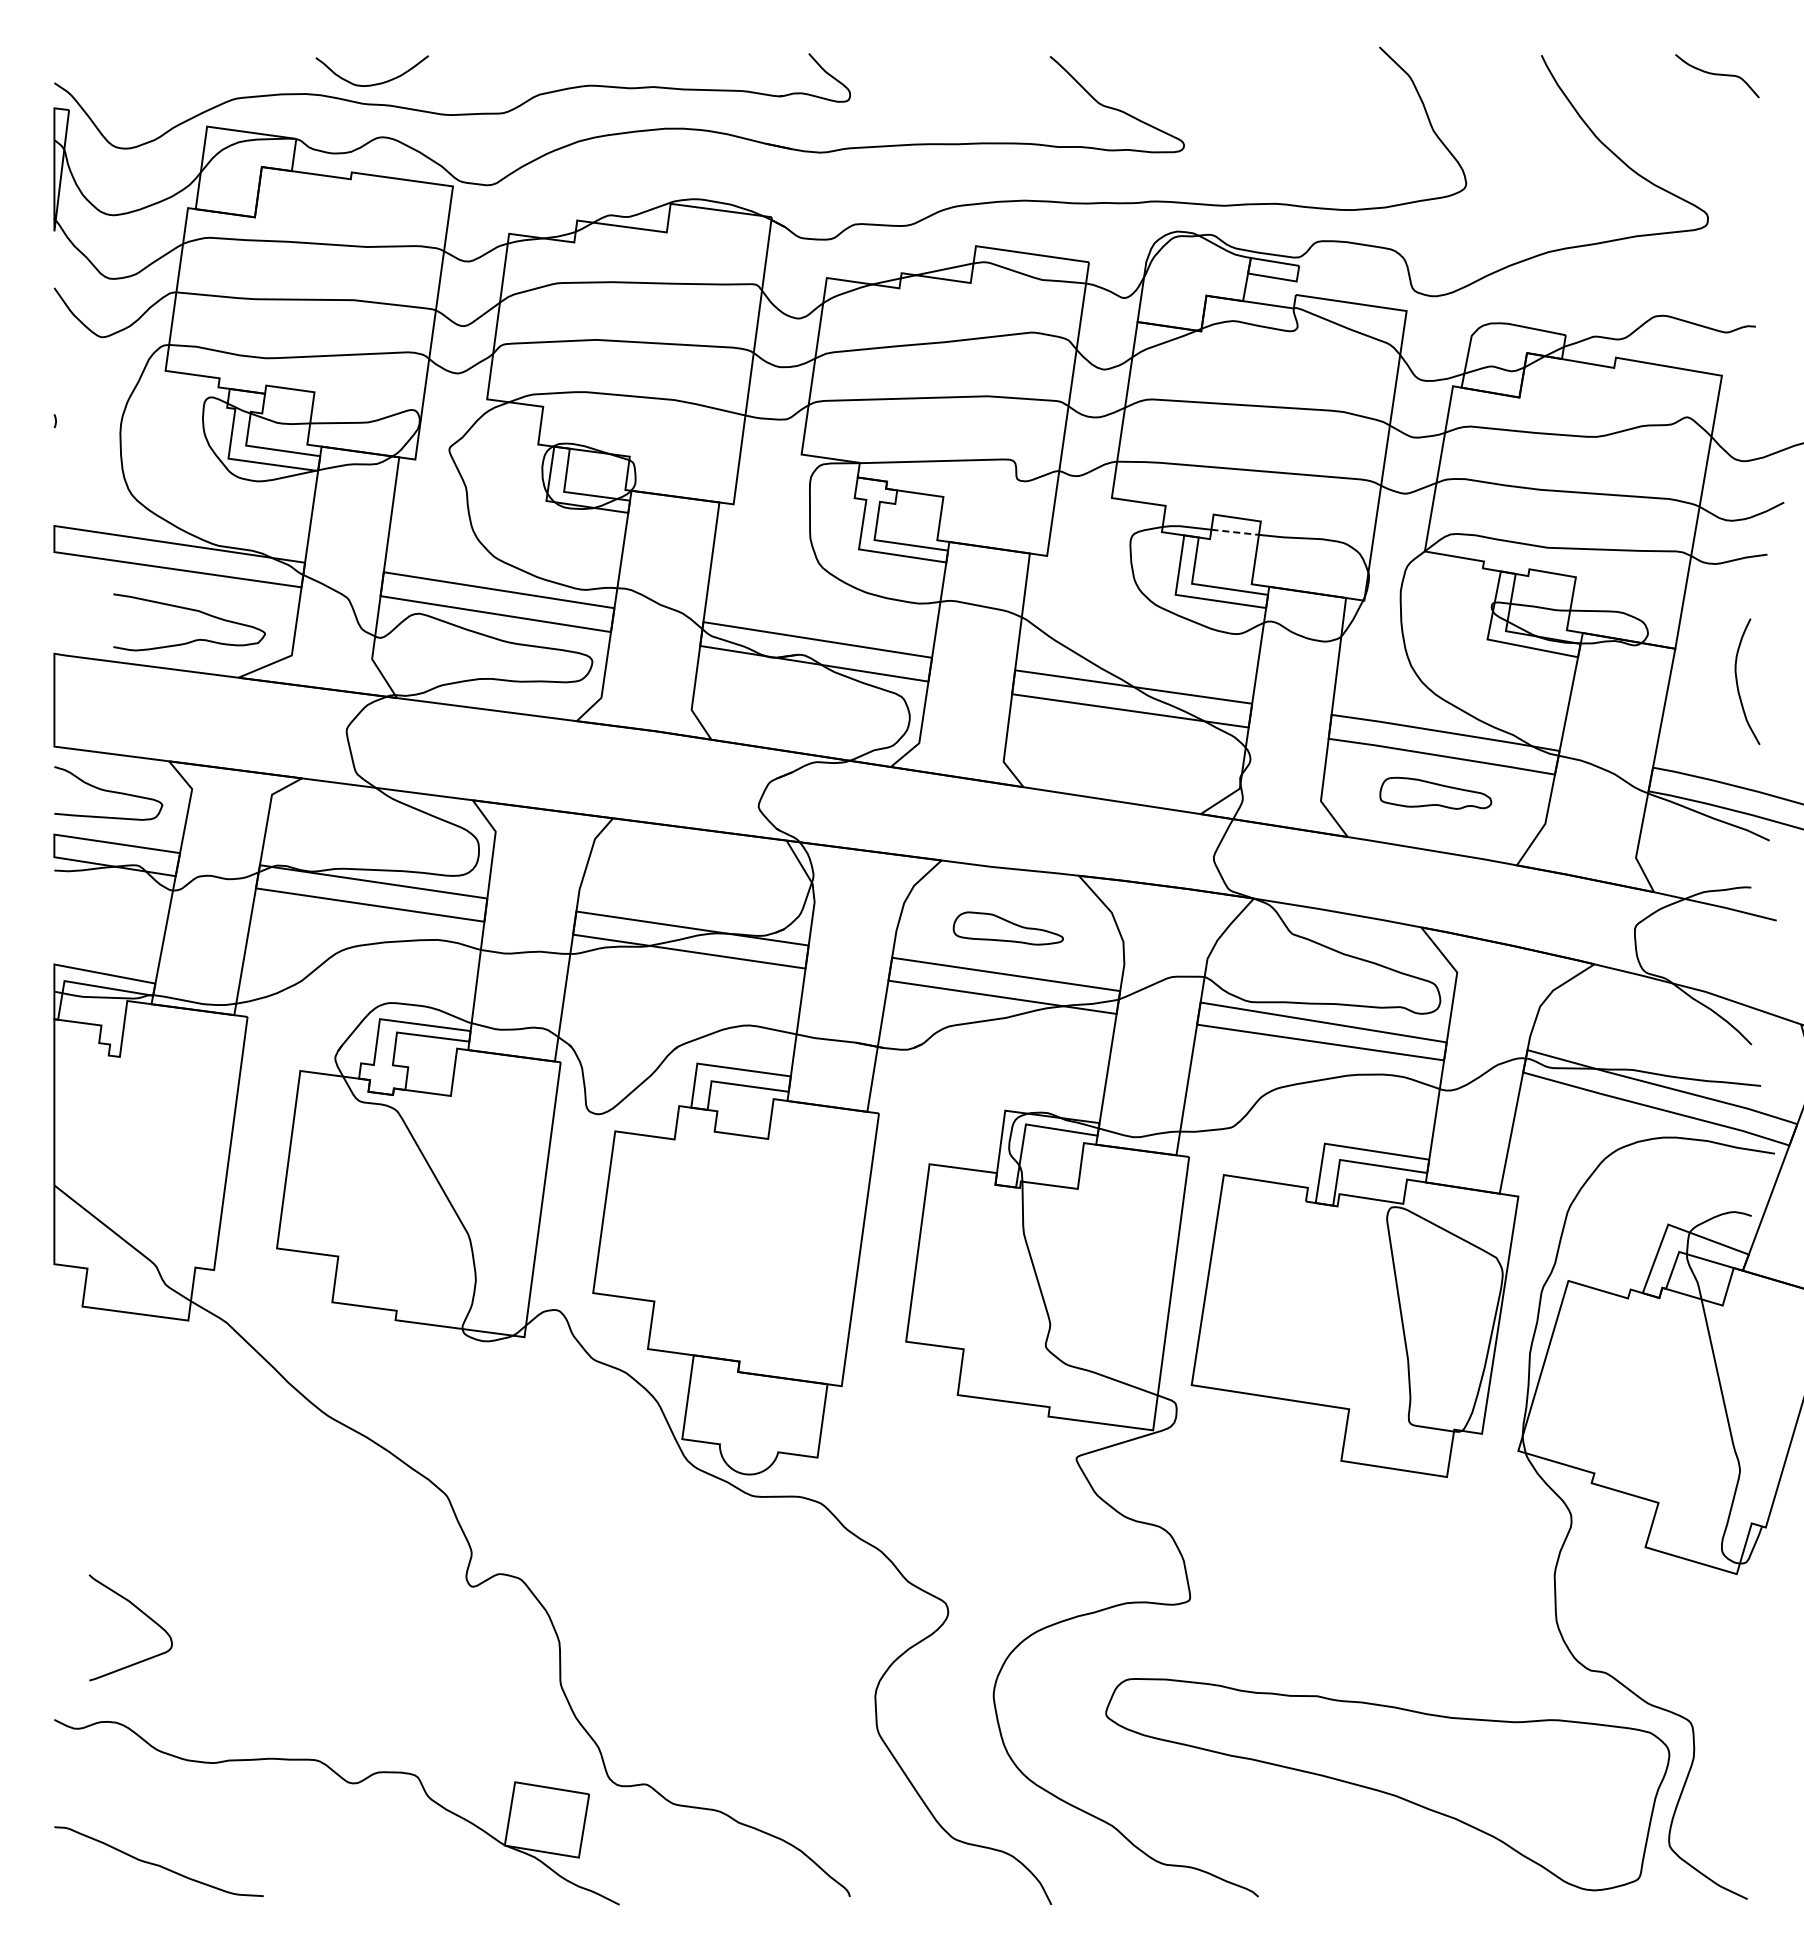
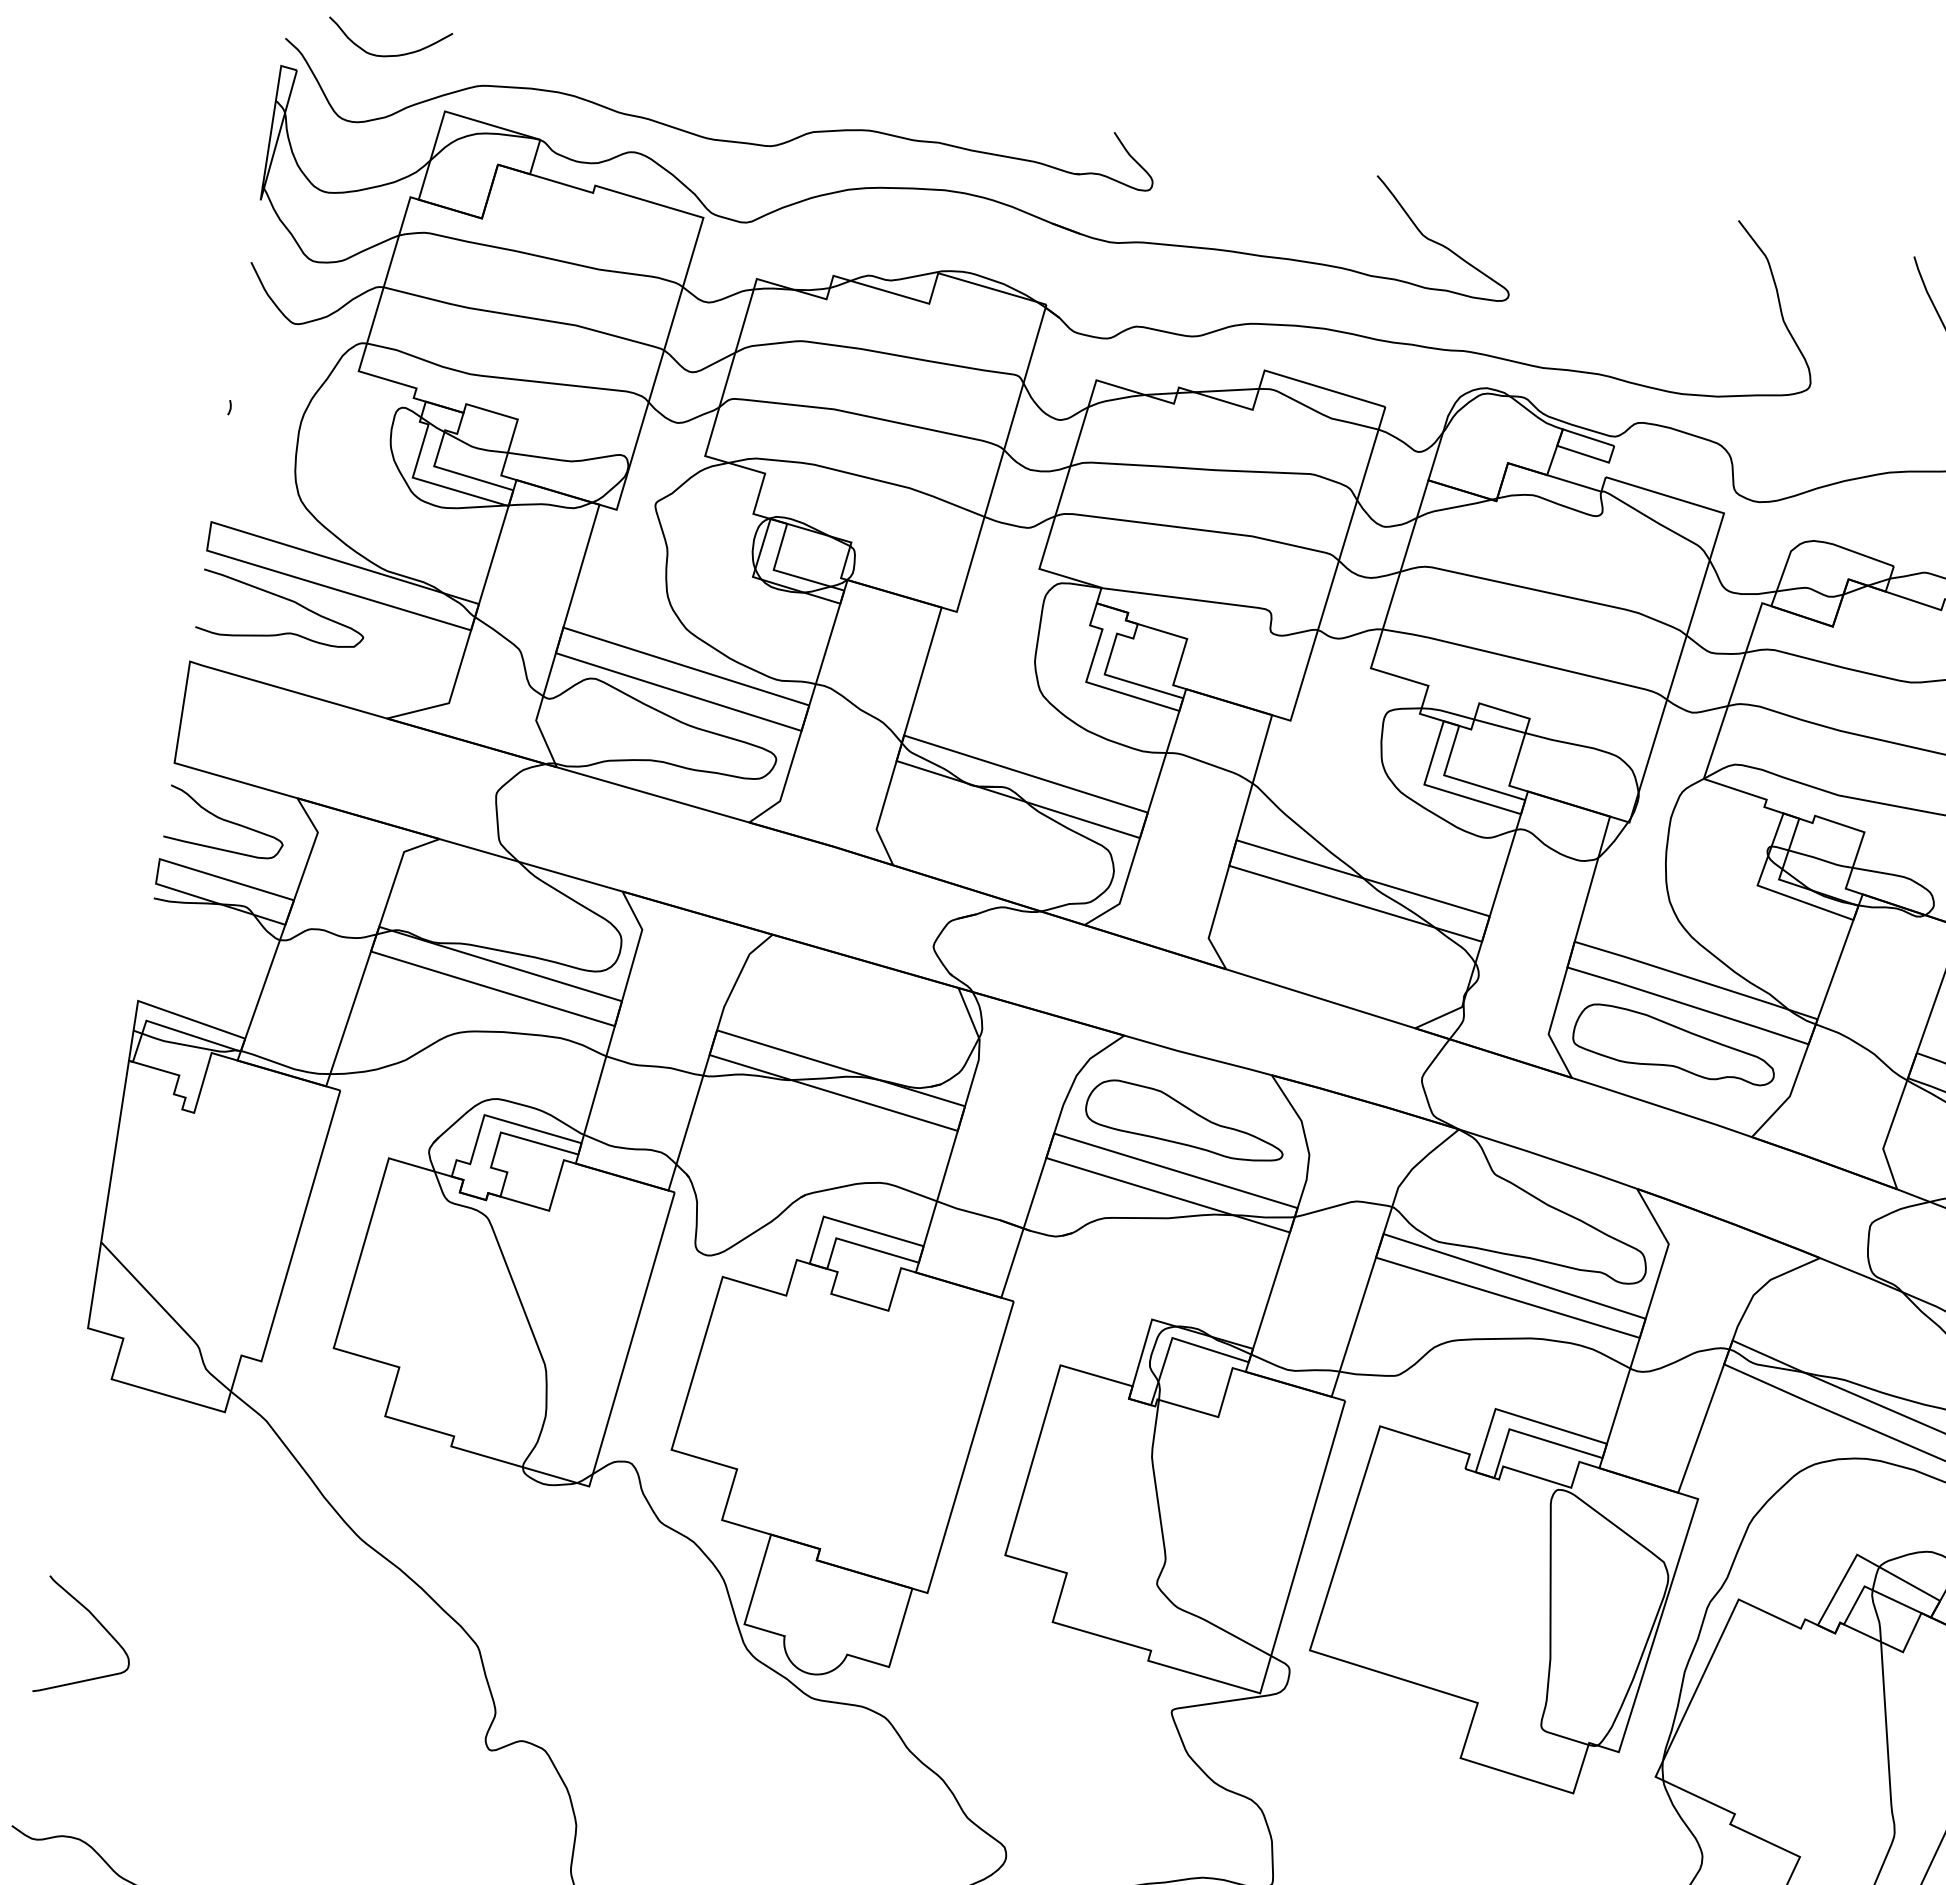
curve: (374, 83) -> (389, 54), moved
line: (1235, 532) -> (1500, 726), dashed -> solid
curve: (189, 610) -> (284, 599), moved
part: (1435, 793) -> (1674, 1045), size x1.67
part: (1008, 928) -> (1186, 1121), size x1.67
curve: (143, 1614) -> (102, 1628), moved

